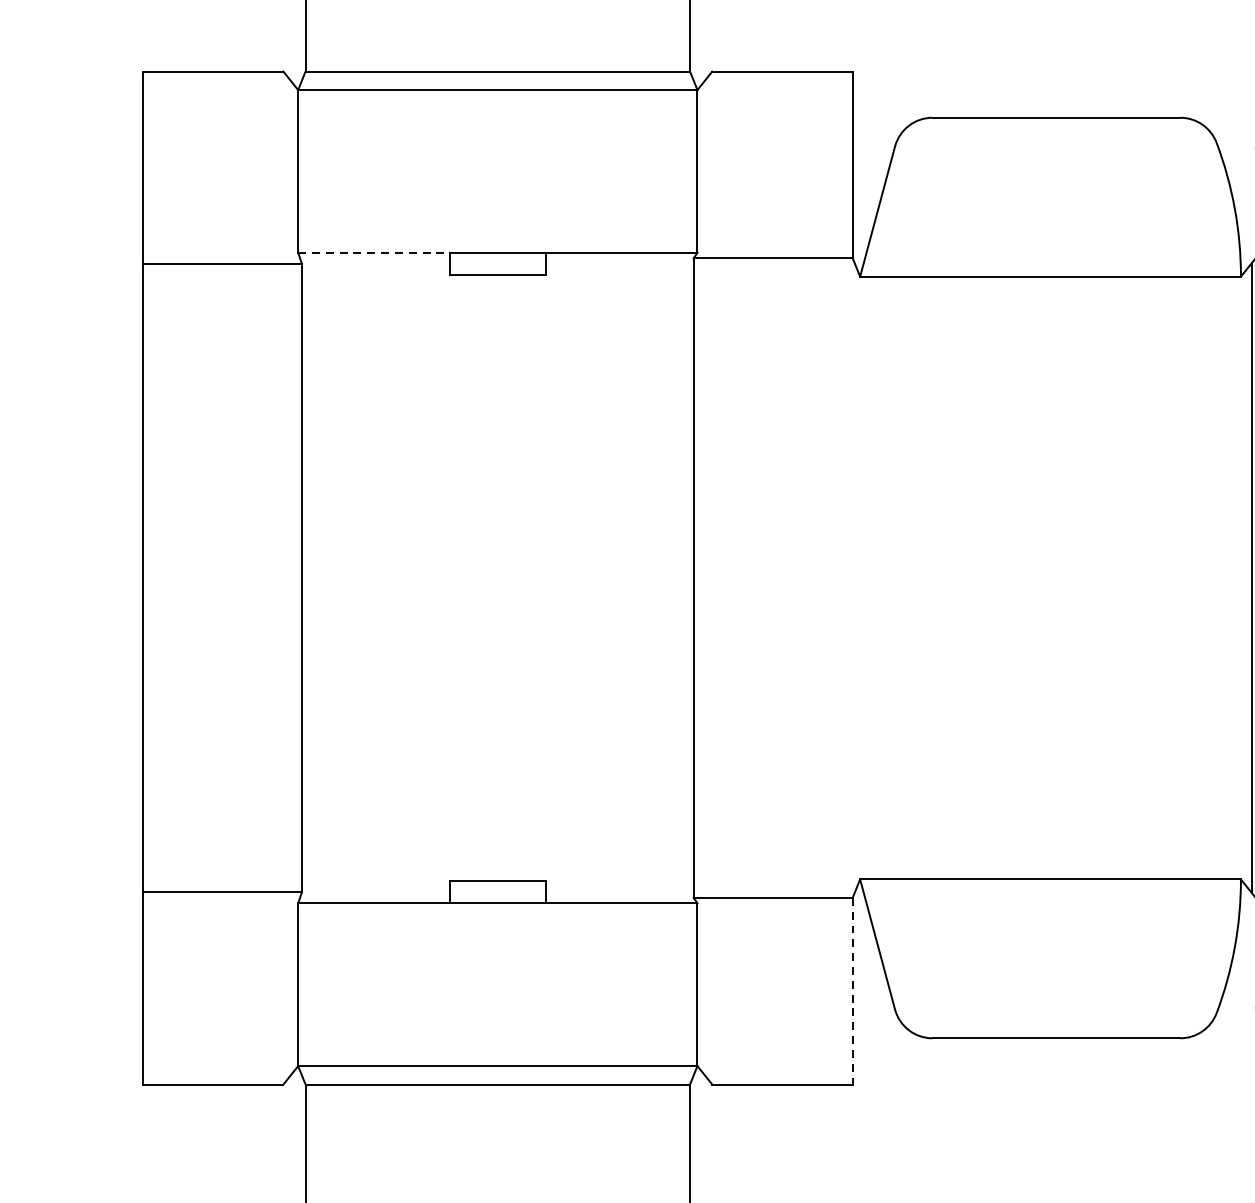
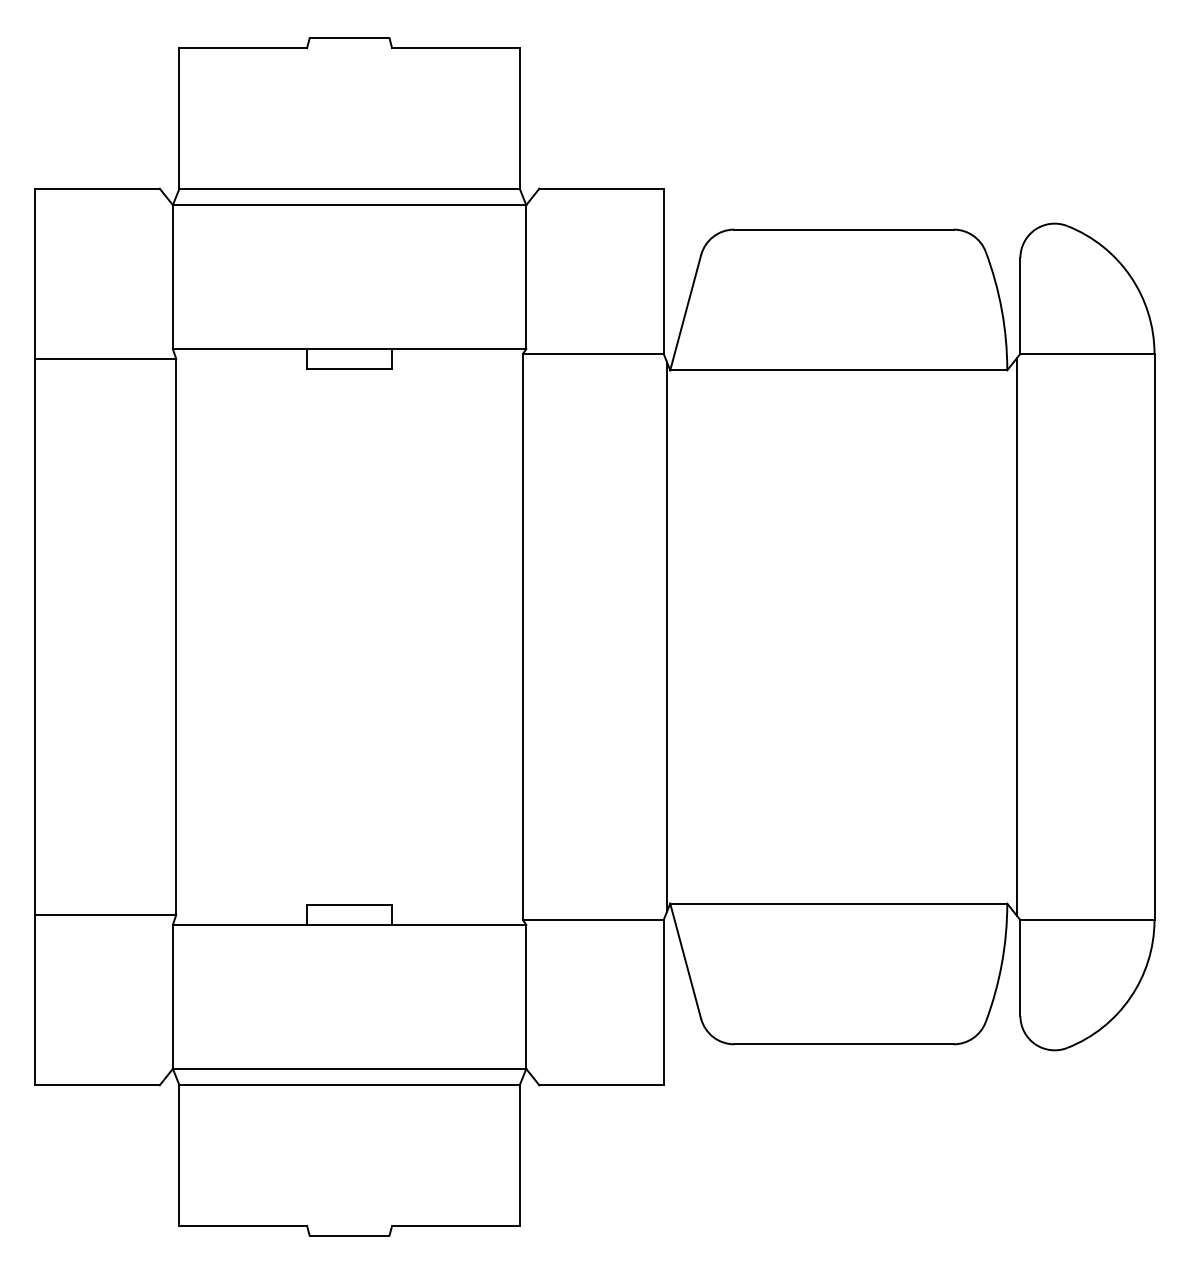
line: (374, 253) -> (240, 349), dashed -> solid
line: (855, 577) -> (666, 636), added
line: (852, 991) -> (663, 1002), dashed -> solid

